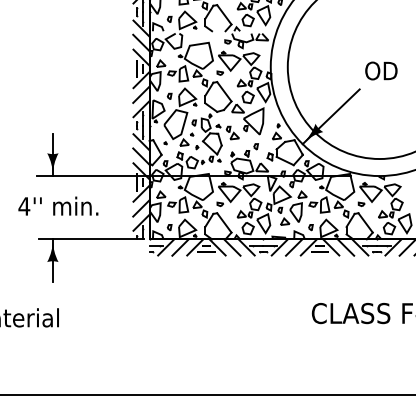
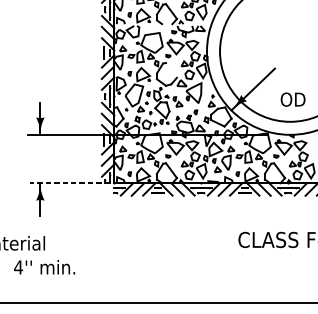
text: (381, 70) -> (293, 99), moved
line: (224, 91) -> (171, 70), removed
text: (58, 205) -> (44, 266), moved
line: (91, 239) -> (69, 183), solid -> dashed

